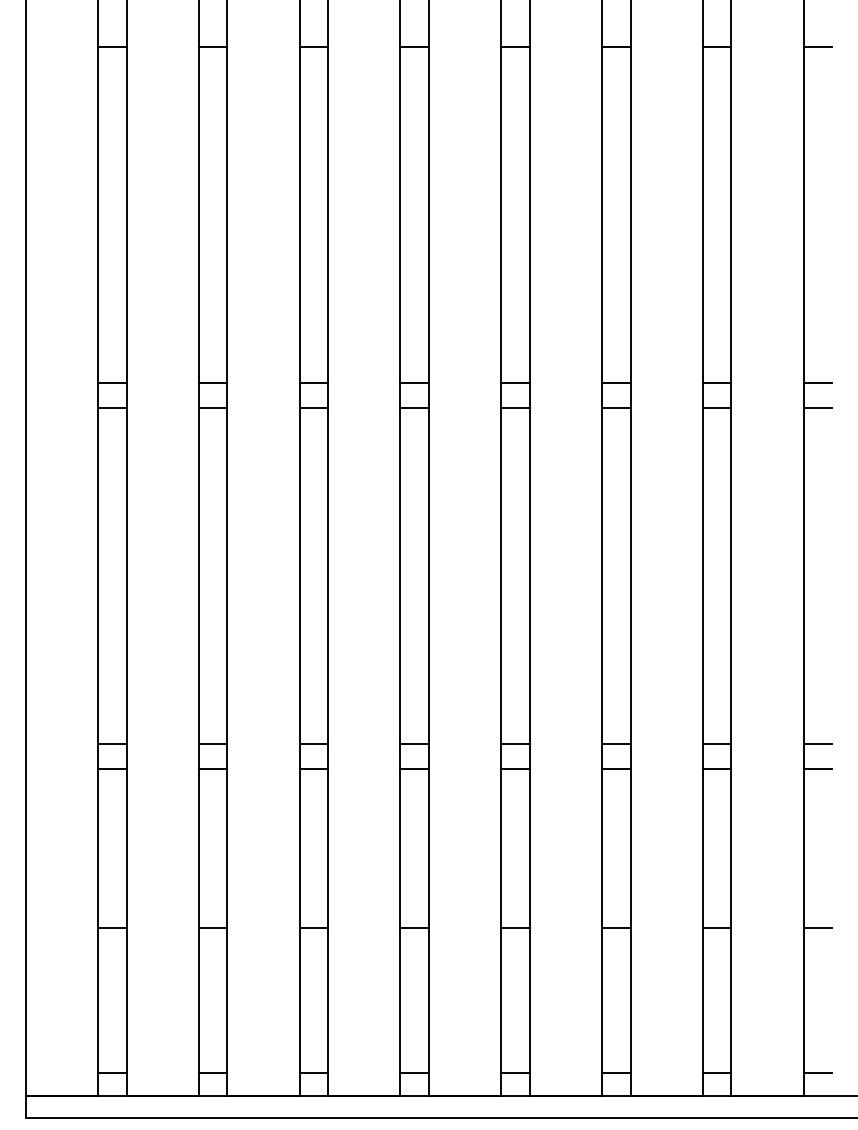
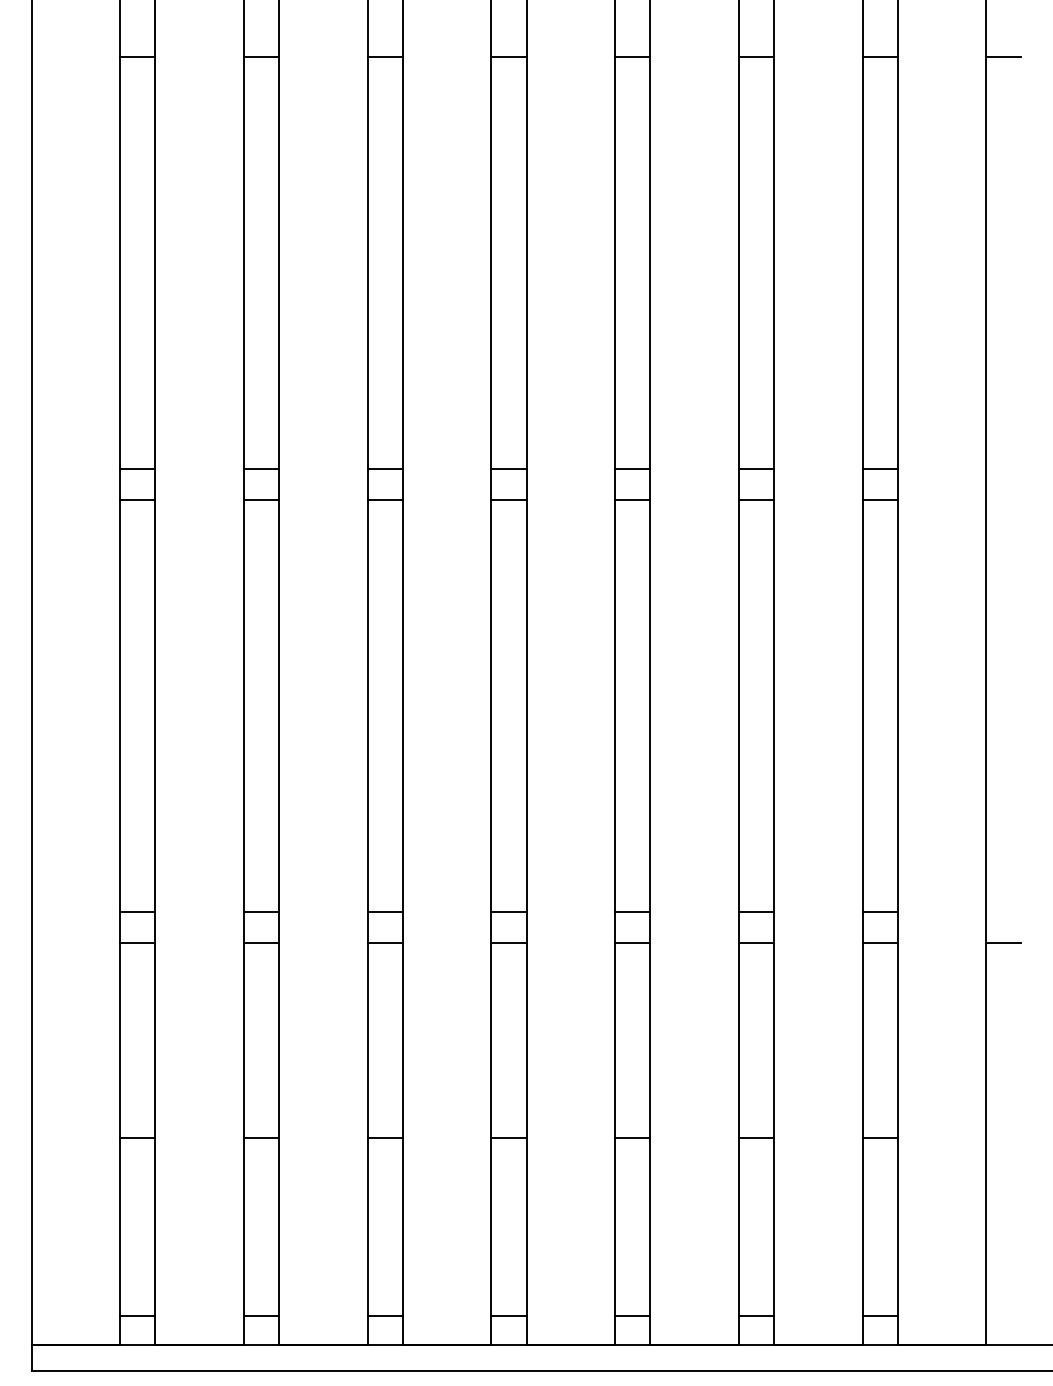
line: (817, 382) -> (1003, 469), removed
line: (817, 407) -> (1003, 499), removed
line: (817, 743) -> (1003, 912), removed
line: (817, 928) -> (1003, 1138), removed
line: (817, 1072) -> (1003, 1315), removed

